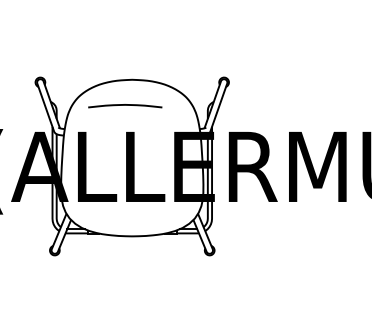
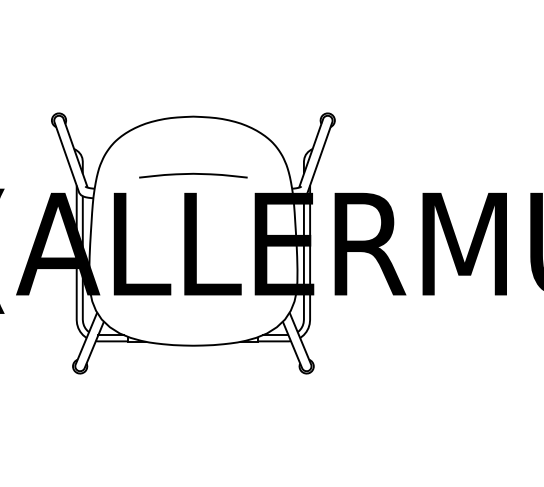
curve: (125, 105) -> (193, 174), moved

